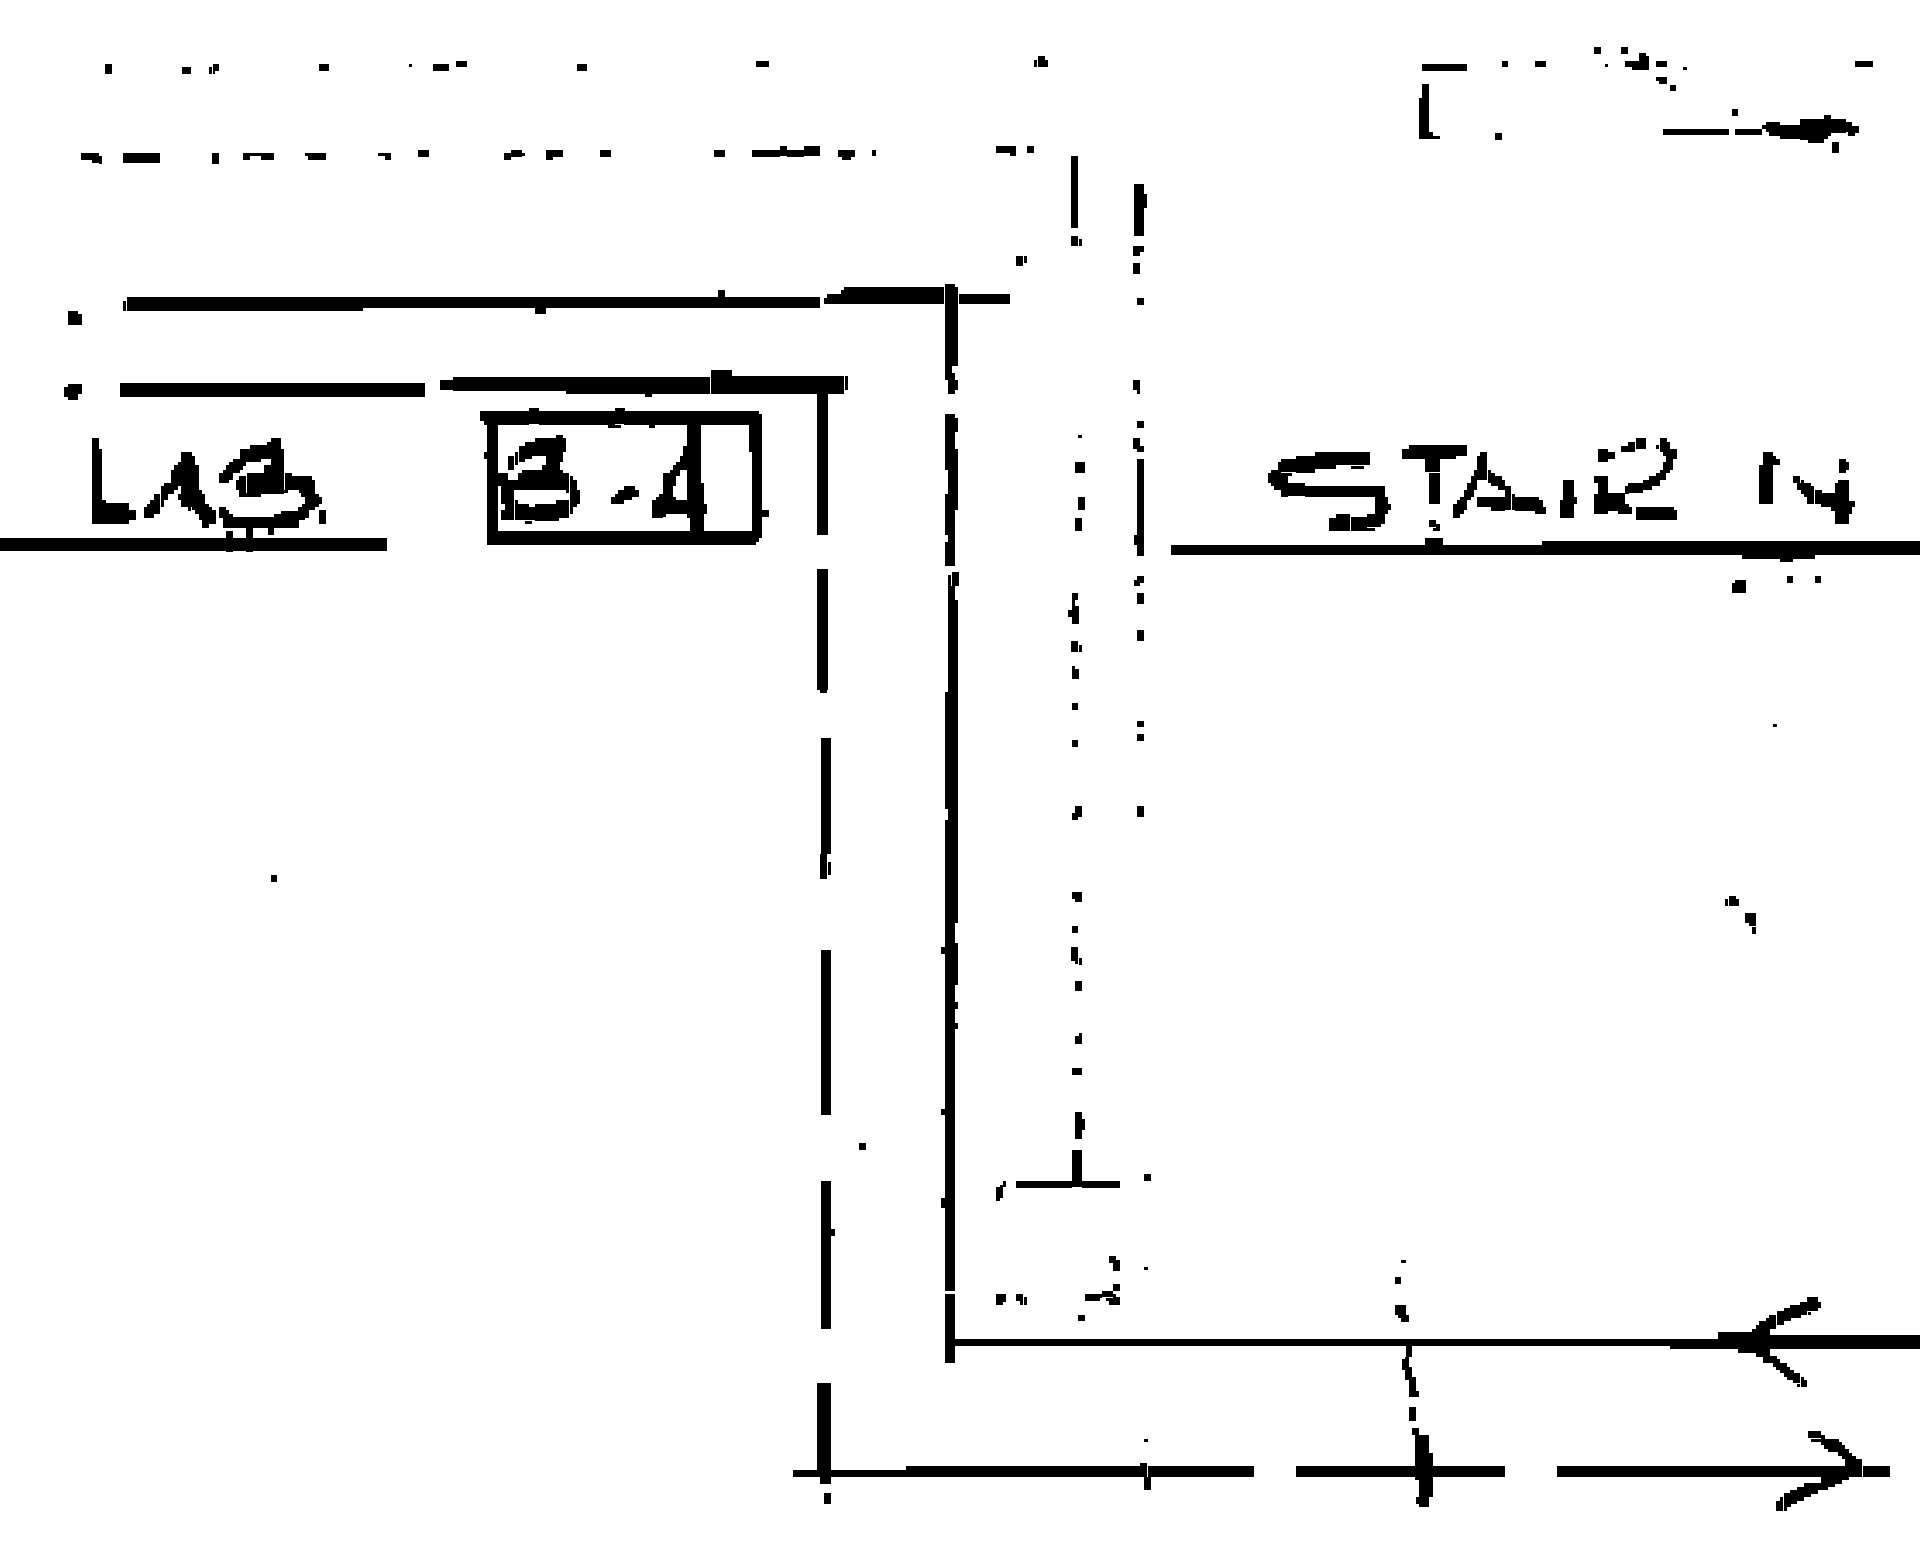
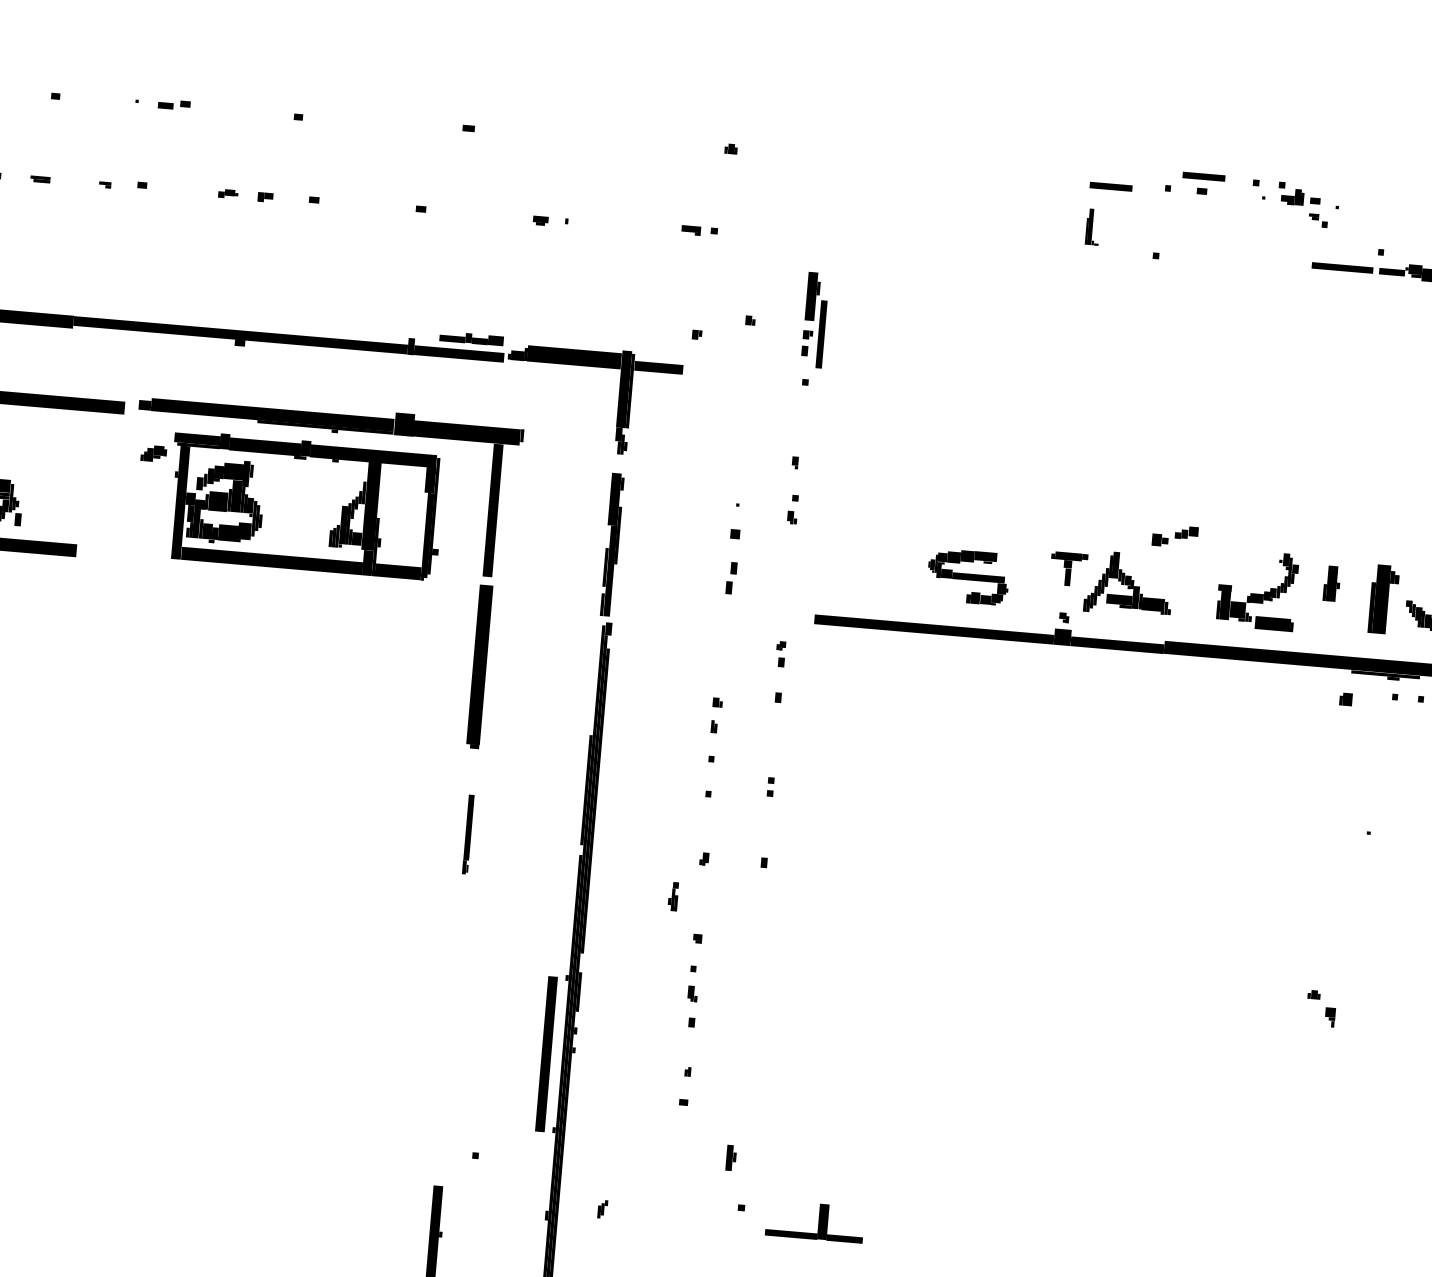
line: (1541, 48) -> (1203, 176), added
part: (1429, 111) -> (1093, 227), size x0.7
part: (785, 151) -> (470, 338), moved
line: (1074, 191) -> (821, 333), moved
part: (1621, 449) -> (1174, 535), moved
part: (1434, 474) -> (1068, 569), size x0.6
part: (1769, 477) -> (1383, 599), size x1.4
part: (1329, 491) -> (968, 576), size x0.7
part: (624, 494) -> (153, 453), moved
part: (1568, 498) -> (1332, 583), moved
part: (1138, 507) -> (787, 576), removed
part: (1073, 608) -> (673, 896), moved
part: (822, 630) -> (479, 666), size x1.4
part: (825, 808) -> (468, 834), size x0.6
line: (825, 1032) -> (546, 1053), moved
part: (1079, 1125) -> (730, 1158), moved
part: (1067, 1168) -> (814, 1221), moved

